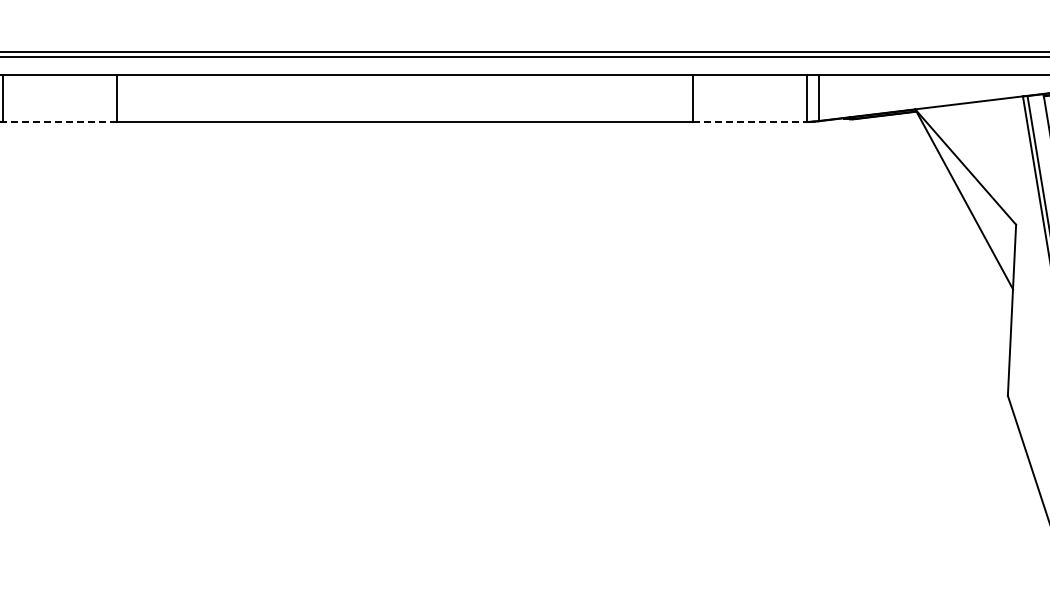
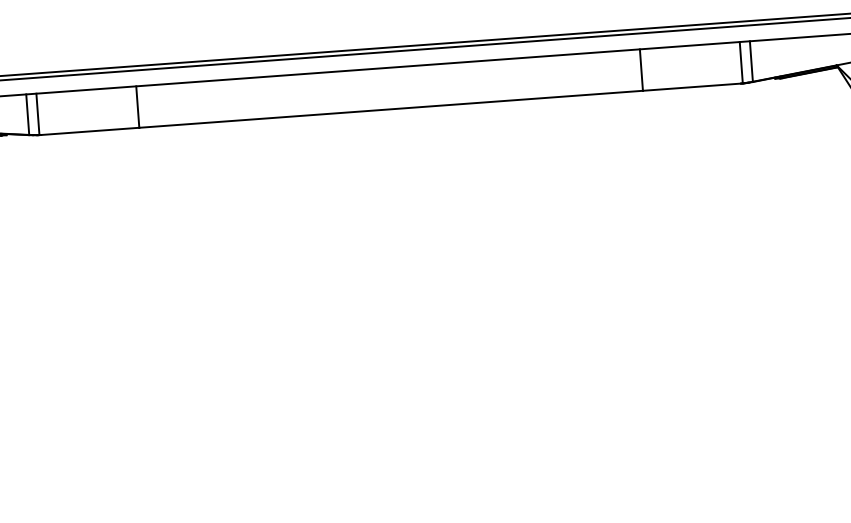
line: (60, 122) -> (89, 131), dashed -> solid
line: (749, 122) -> (692, 87), dashed -> solid

